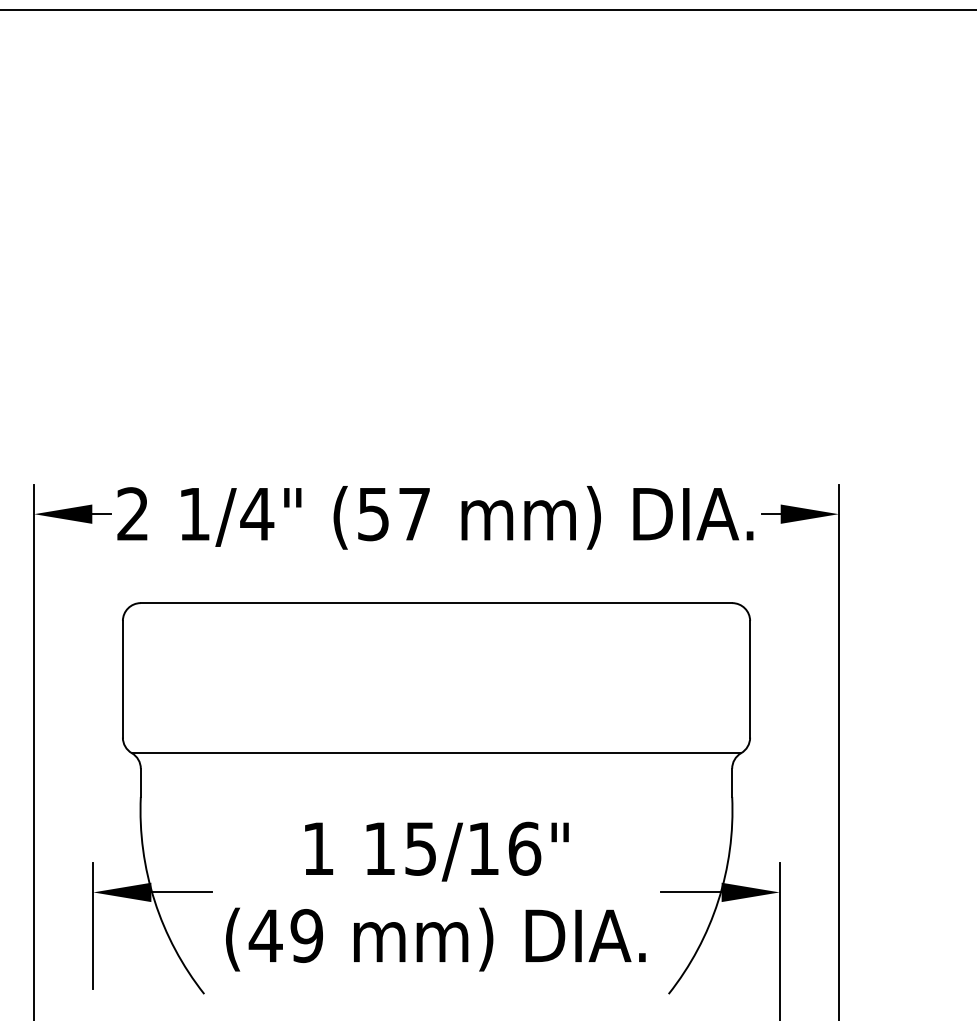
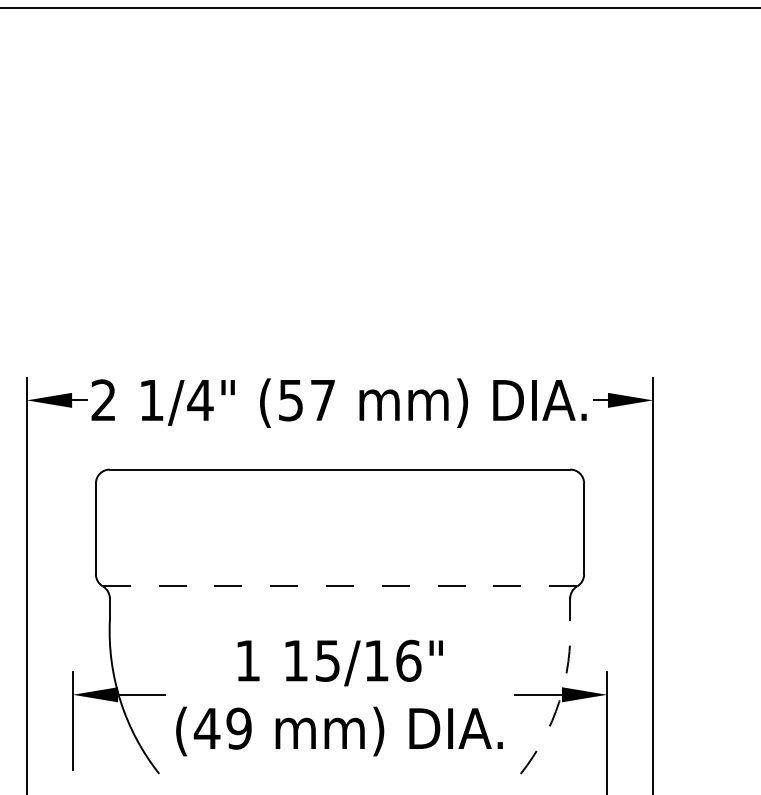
line: (436, 753) -> (340, 586), solid -> dashed
arc: (718, 901) -> (559, 701), solid -> dashed

